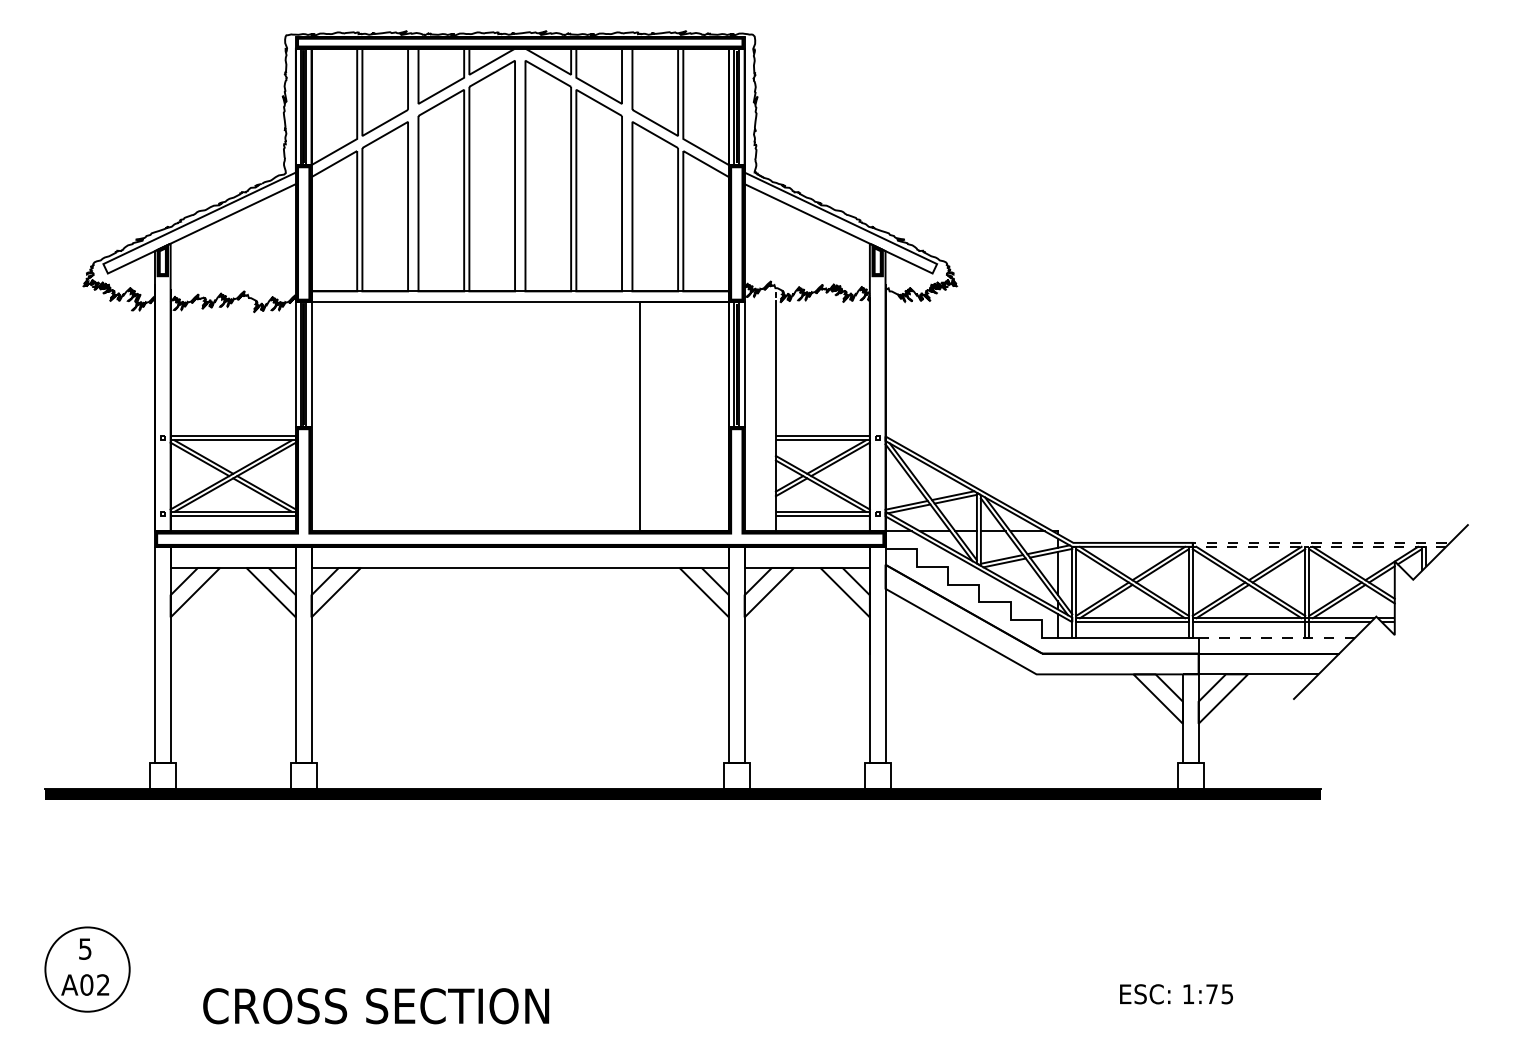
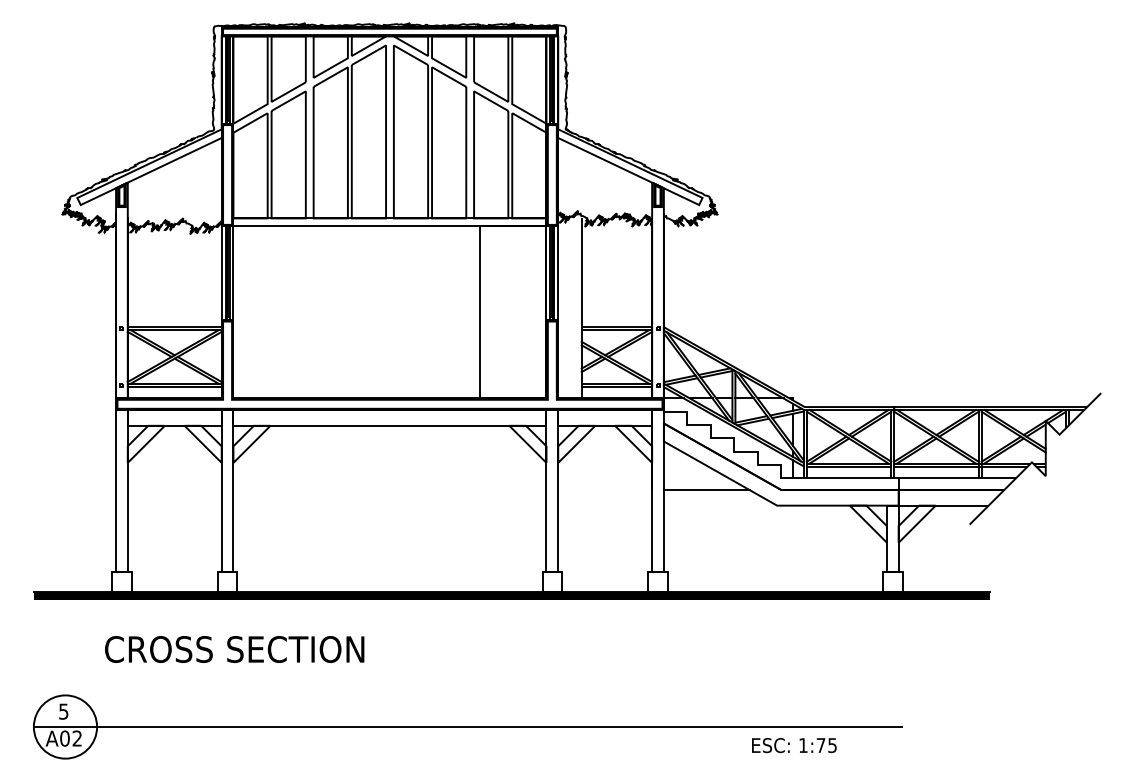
line: (1192, 542) -> (894, 406), dashed -> solid
line: (1277, 637) -> (957, 477), dashed -> solid
line: (942, 653) -> (706, 489), added
line: (624, 969) -> (468, 726), added
text: (1176, 994) -> (794, 745), moved
text: (376, 1006) -> (234, 649), moved

